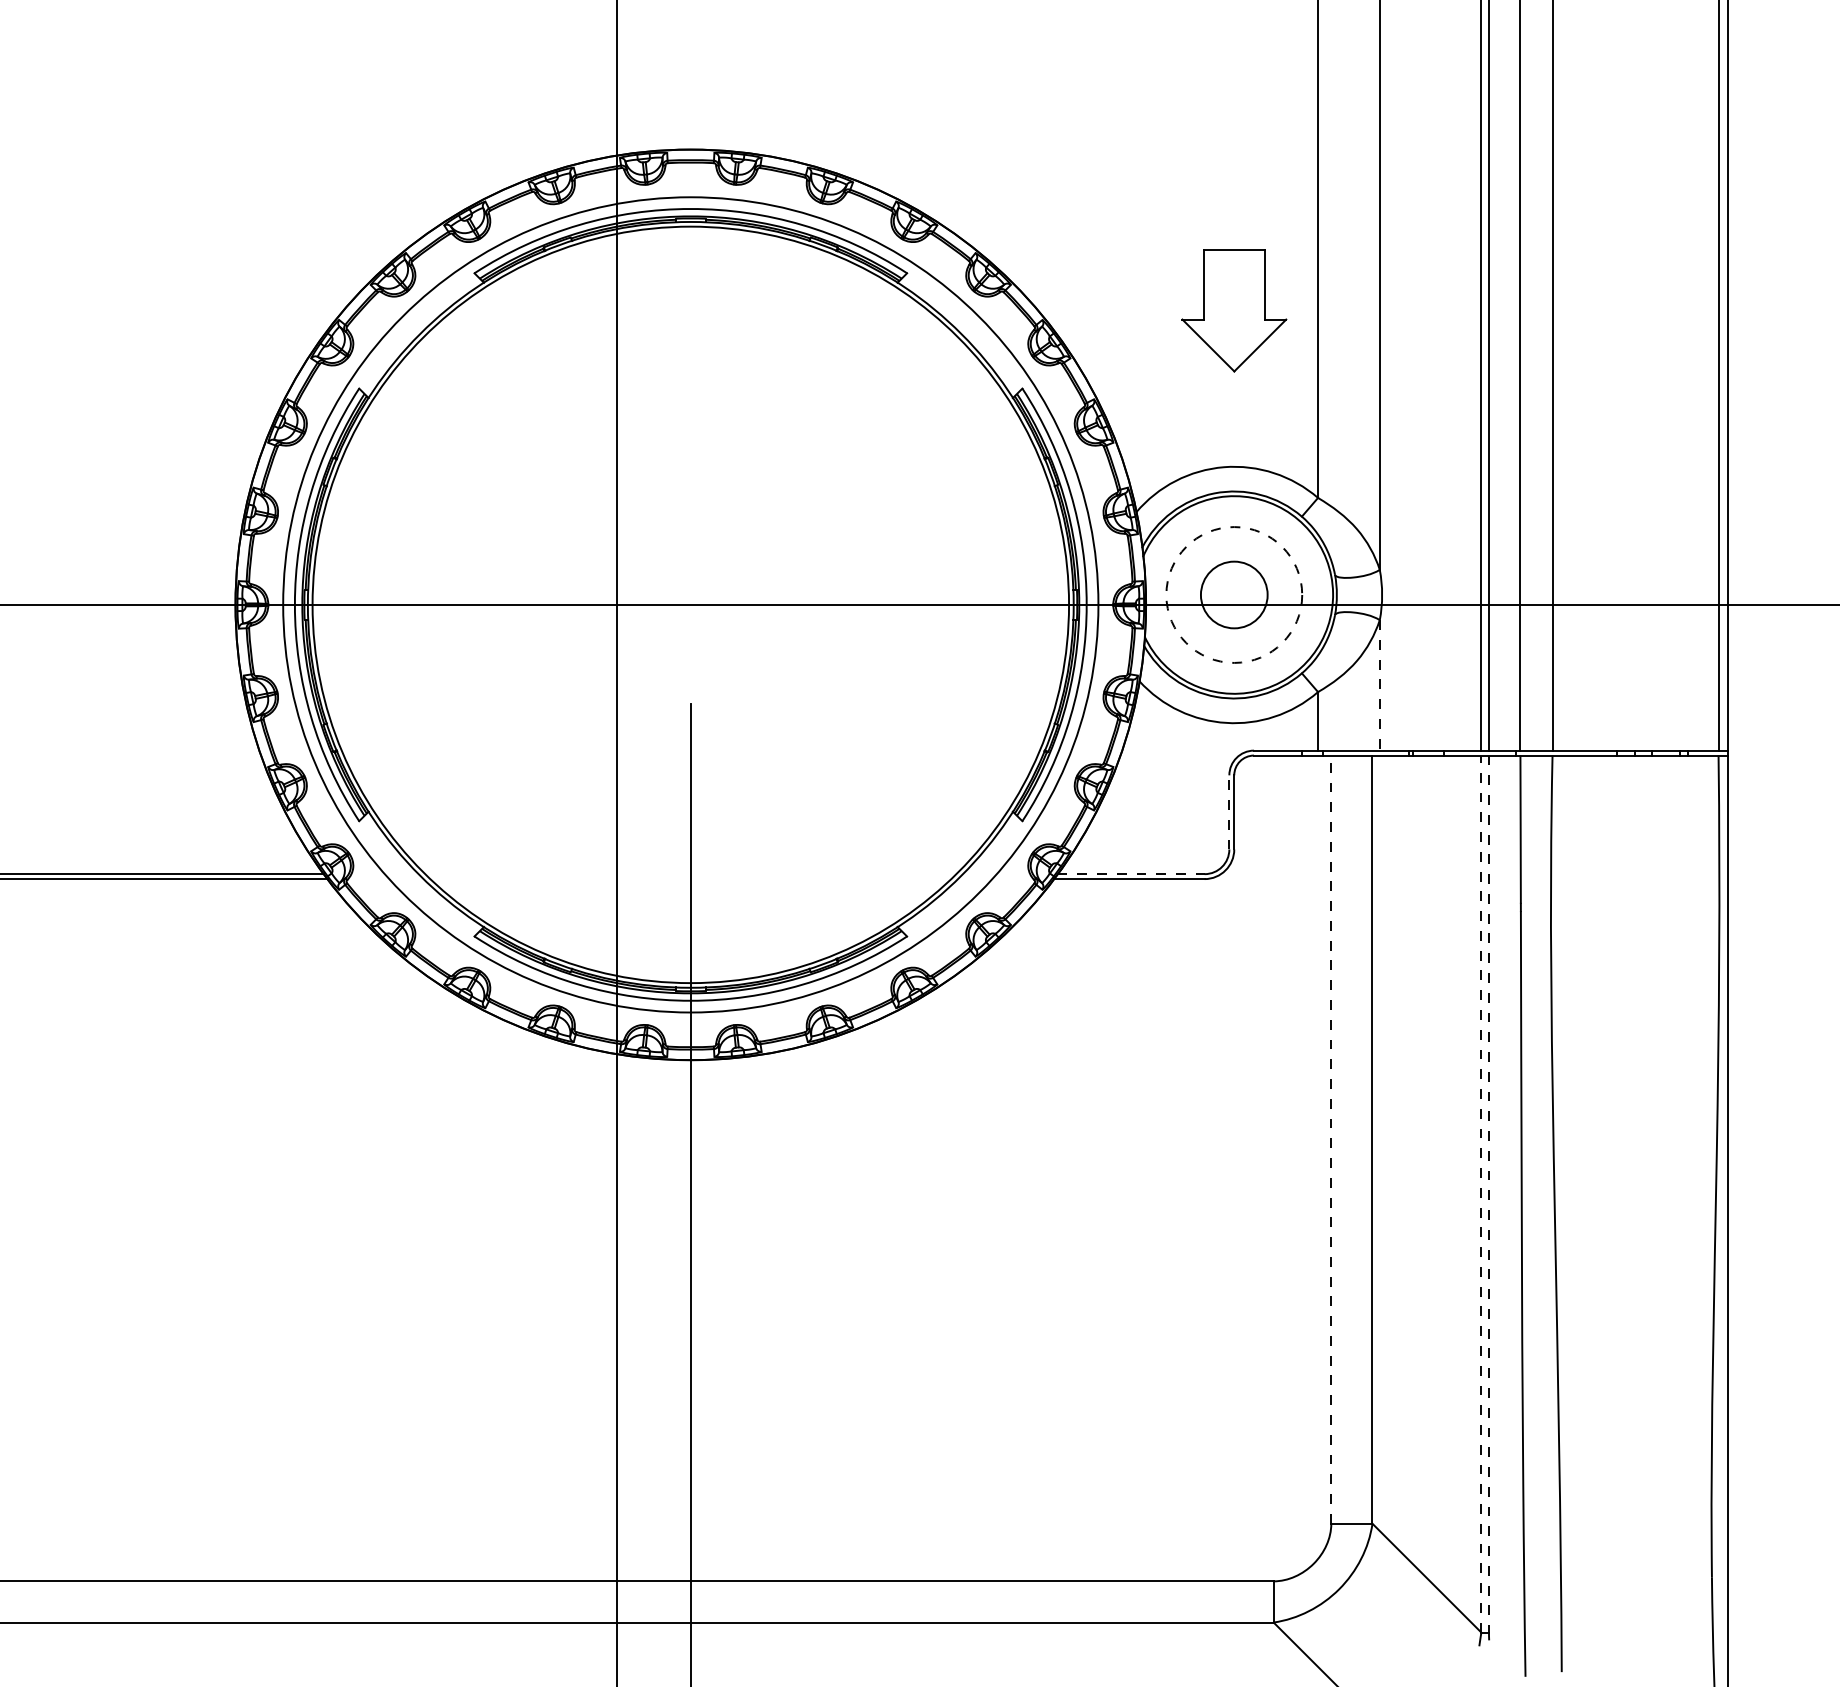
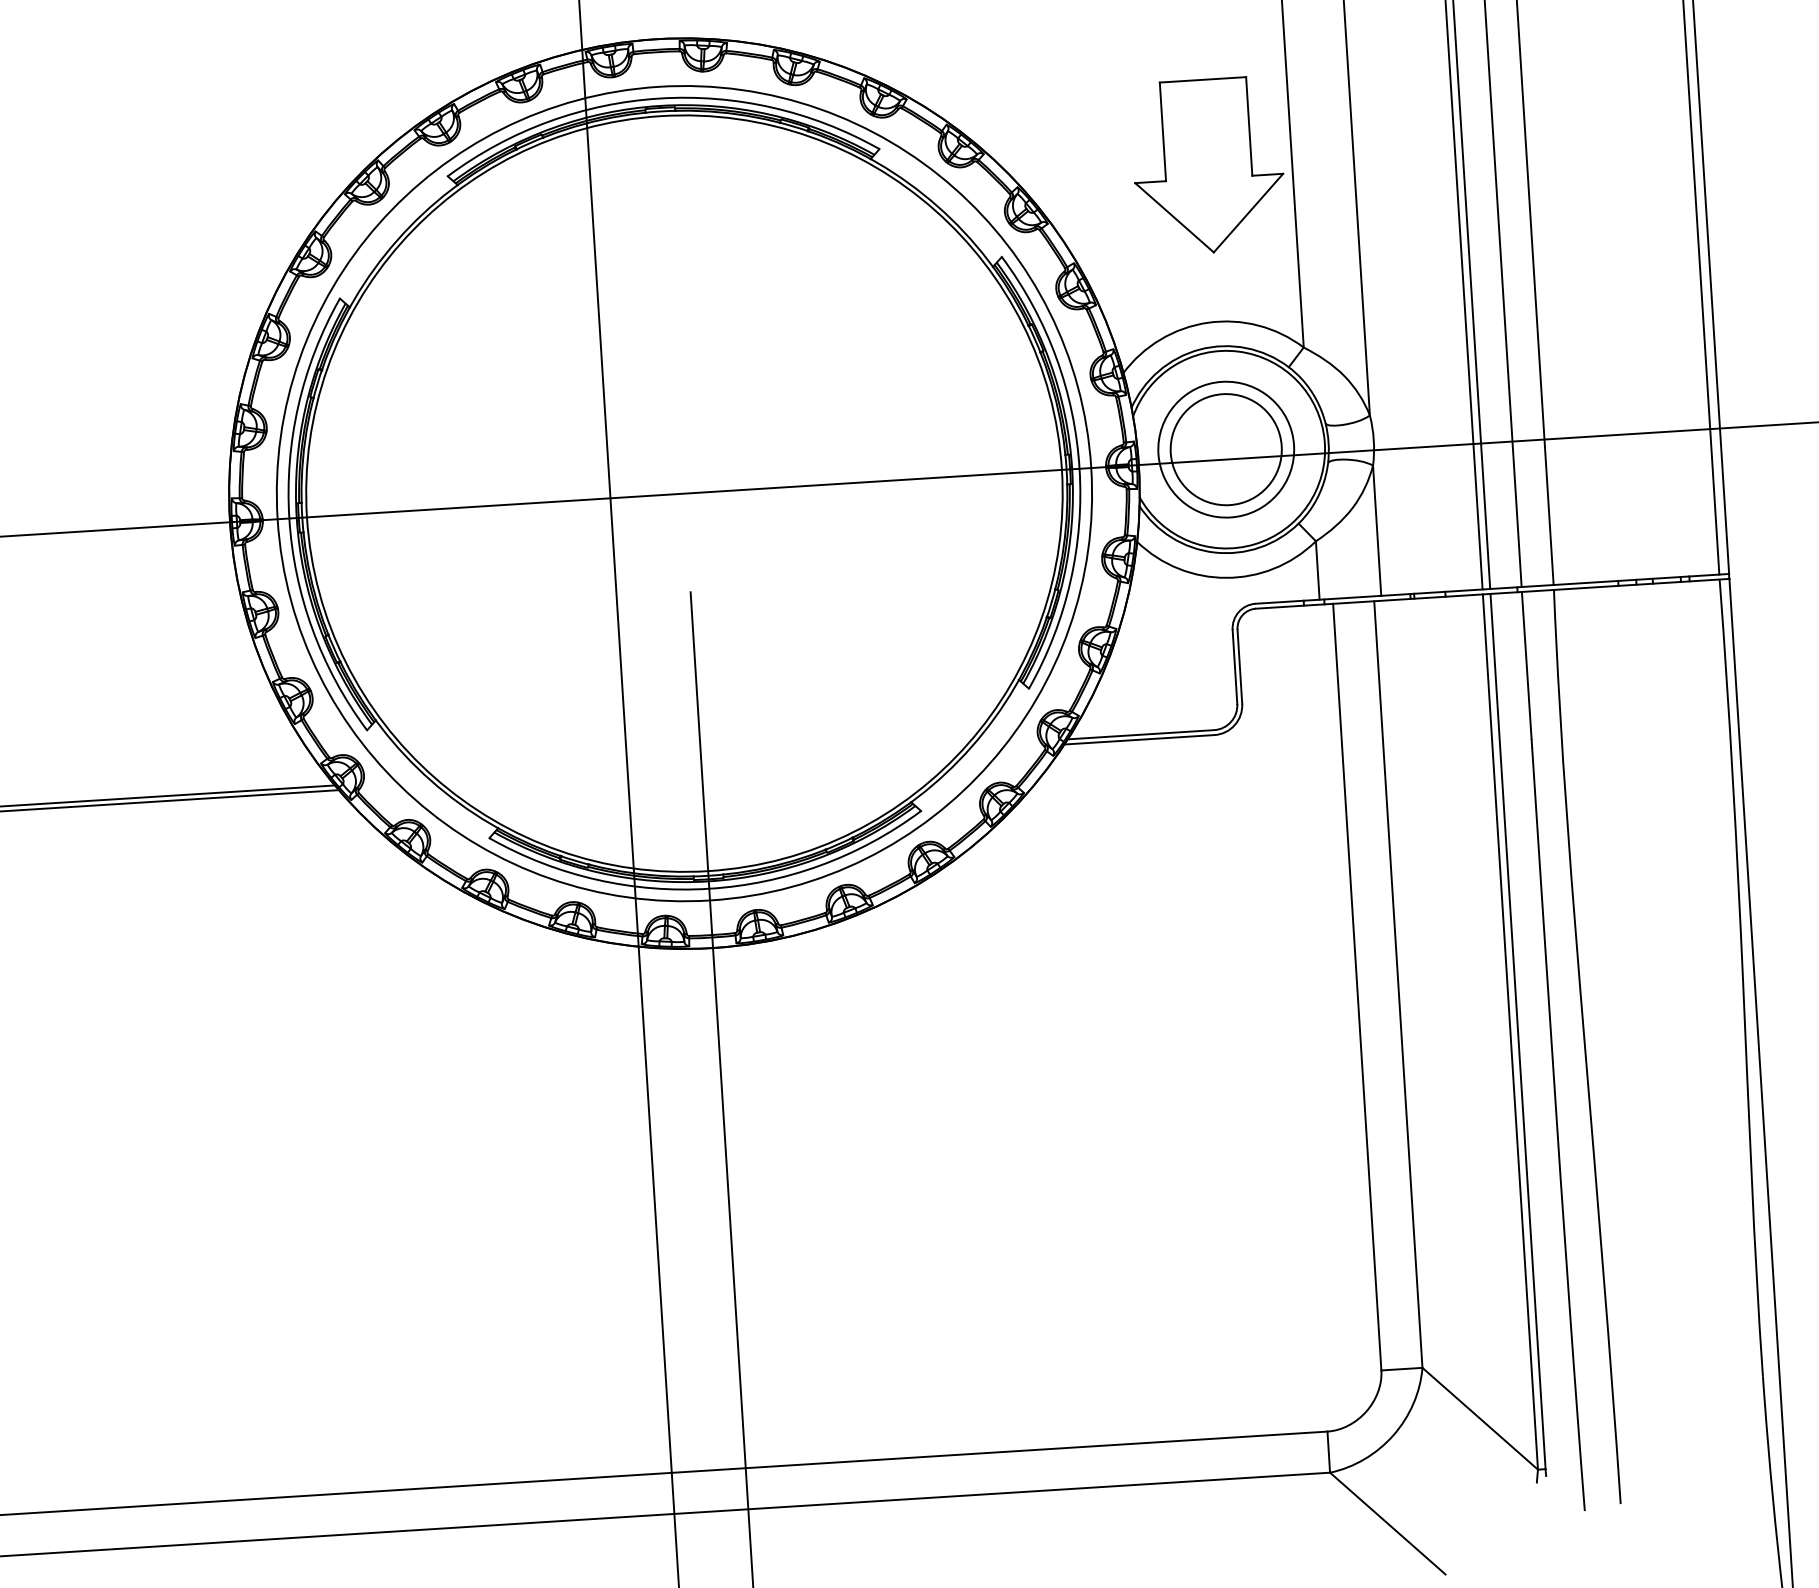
part: (1234, 310) -> (1208, 165), size x1.43
circle: (1233, 594) -> (1225, 449), size x1.67
circle: (1234, 594) -> (1226, 449), dashed -> solid
line: (1379, 685) -> (1376, 530), dashed -> solid
line: (1229, 811) -> (1235, 666), dashed -> solid
line: (1131, 874) -> (1141, 735), dashed -> solid
line: (1331, 1139) -> (1357, 986), dashed -> solid
line: (1481, 1193) -> (1510, 1031), dashed -> solid
line: (1488, 1194) -> (1517, 1032), dashed -> solid

